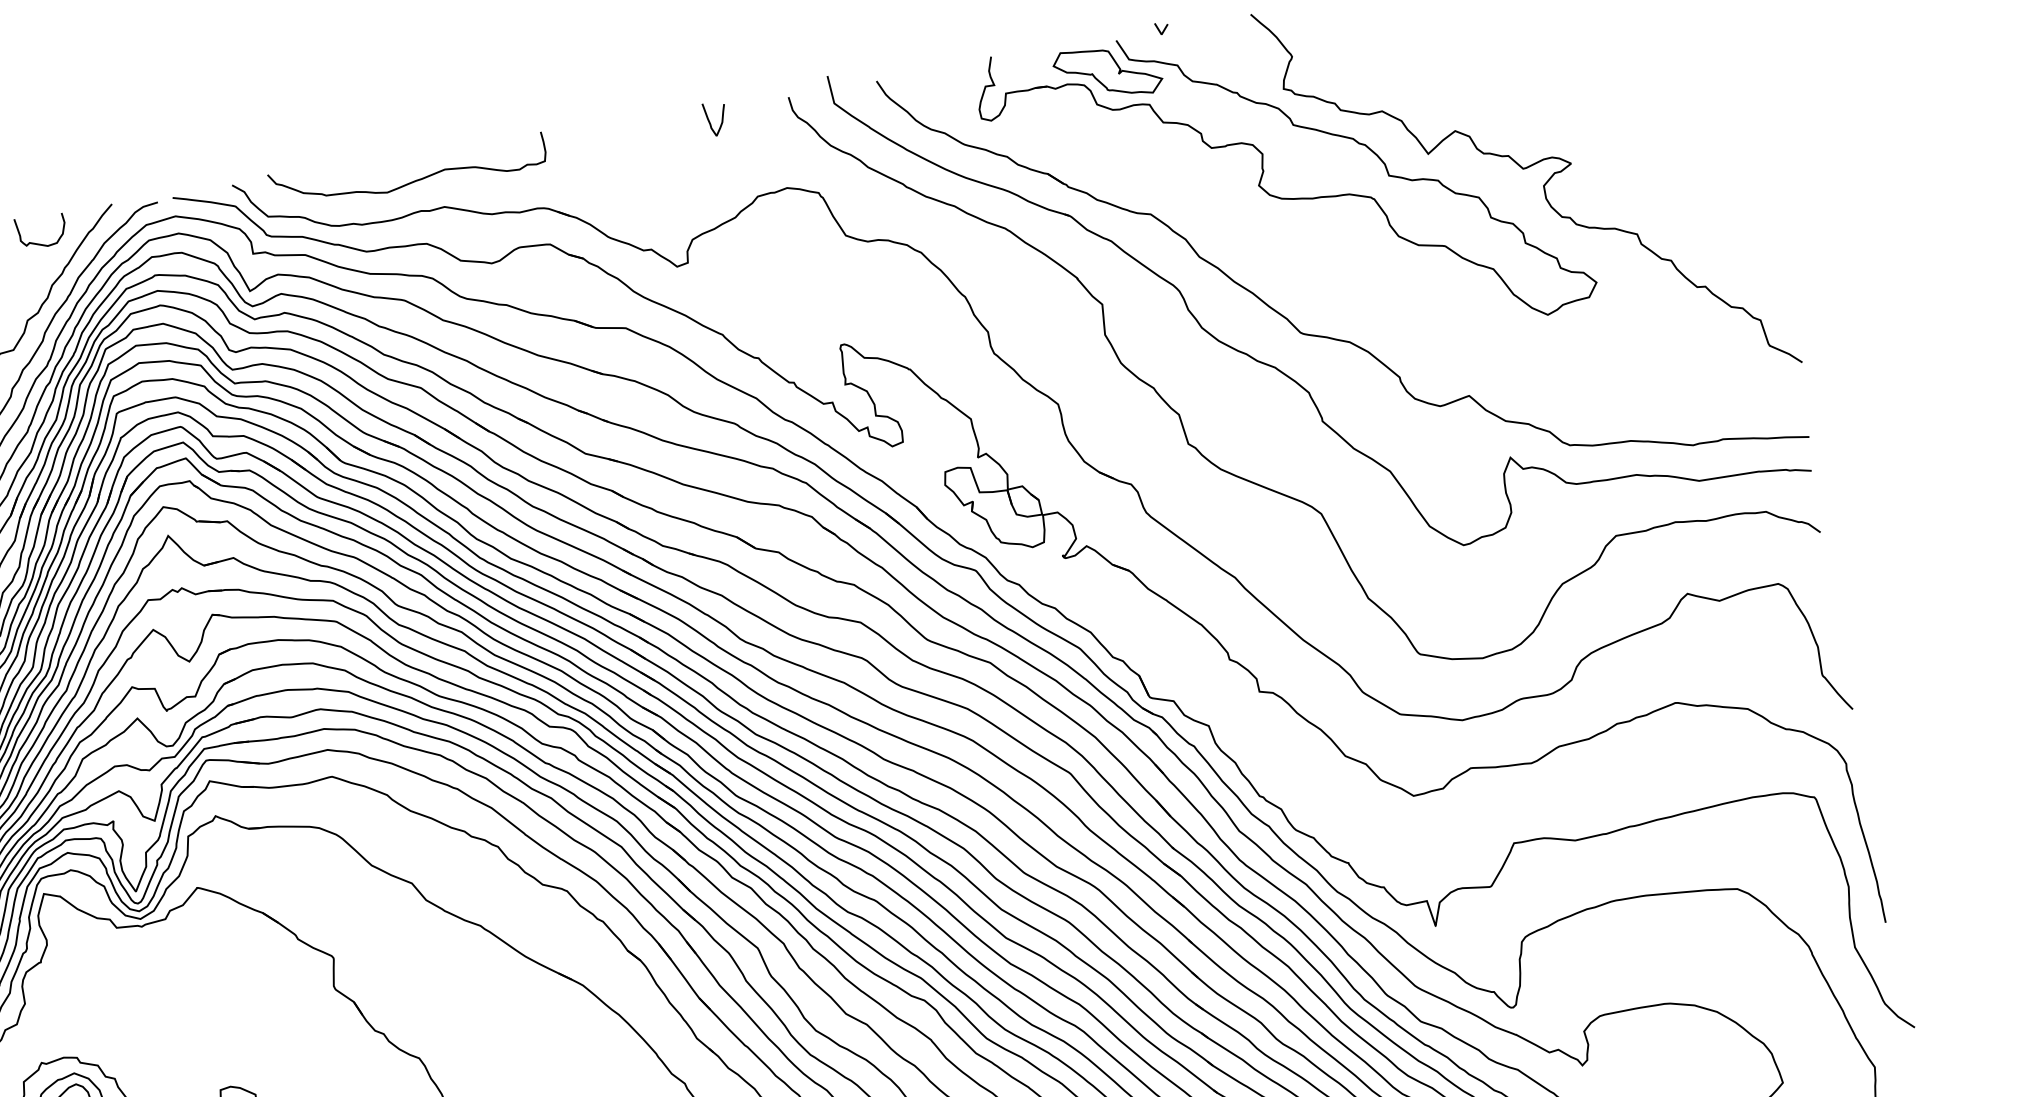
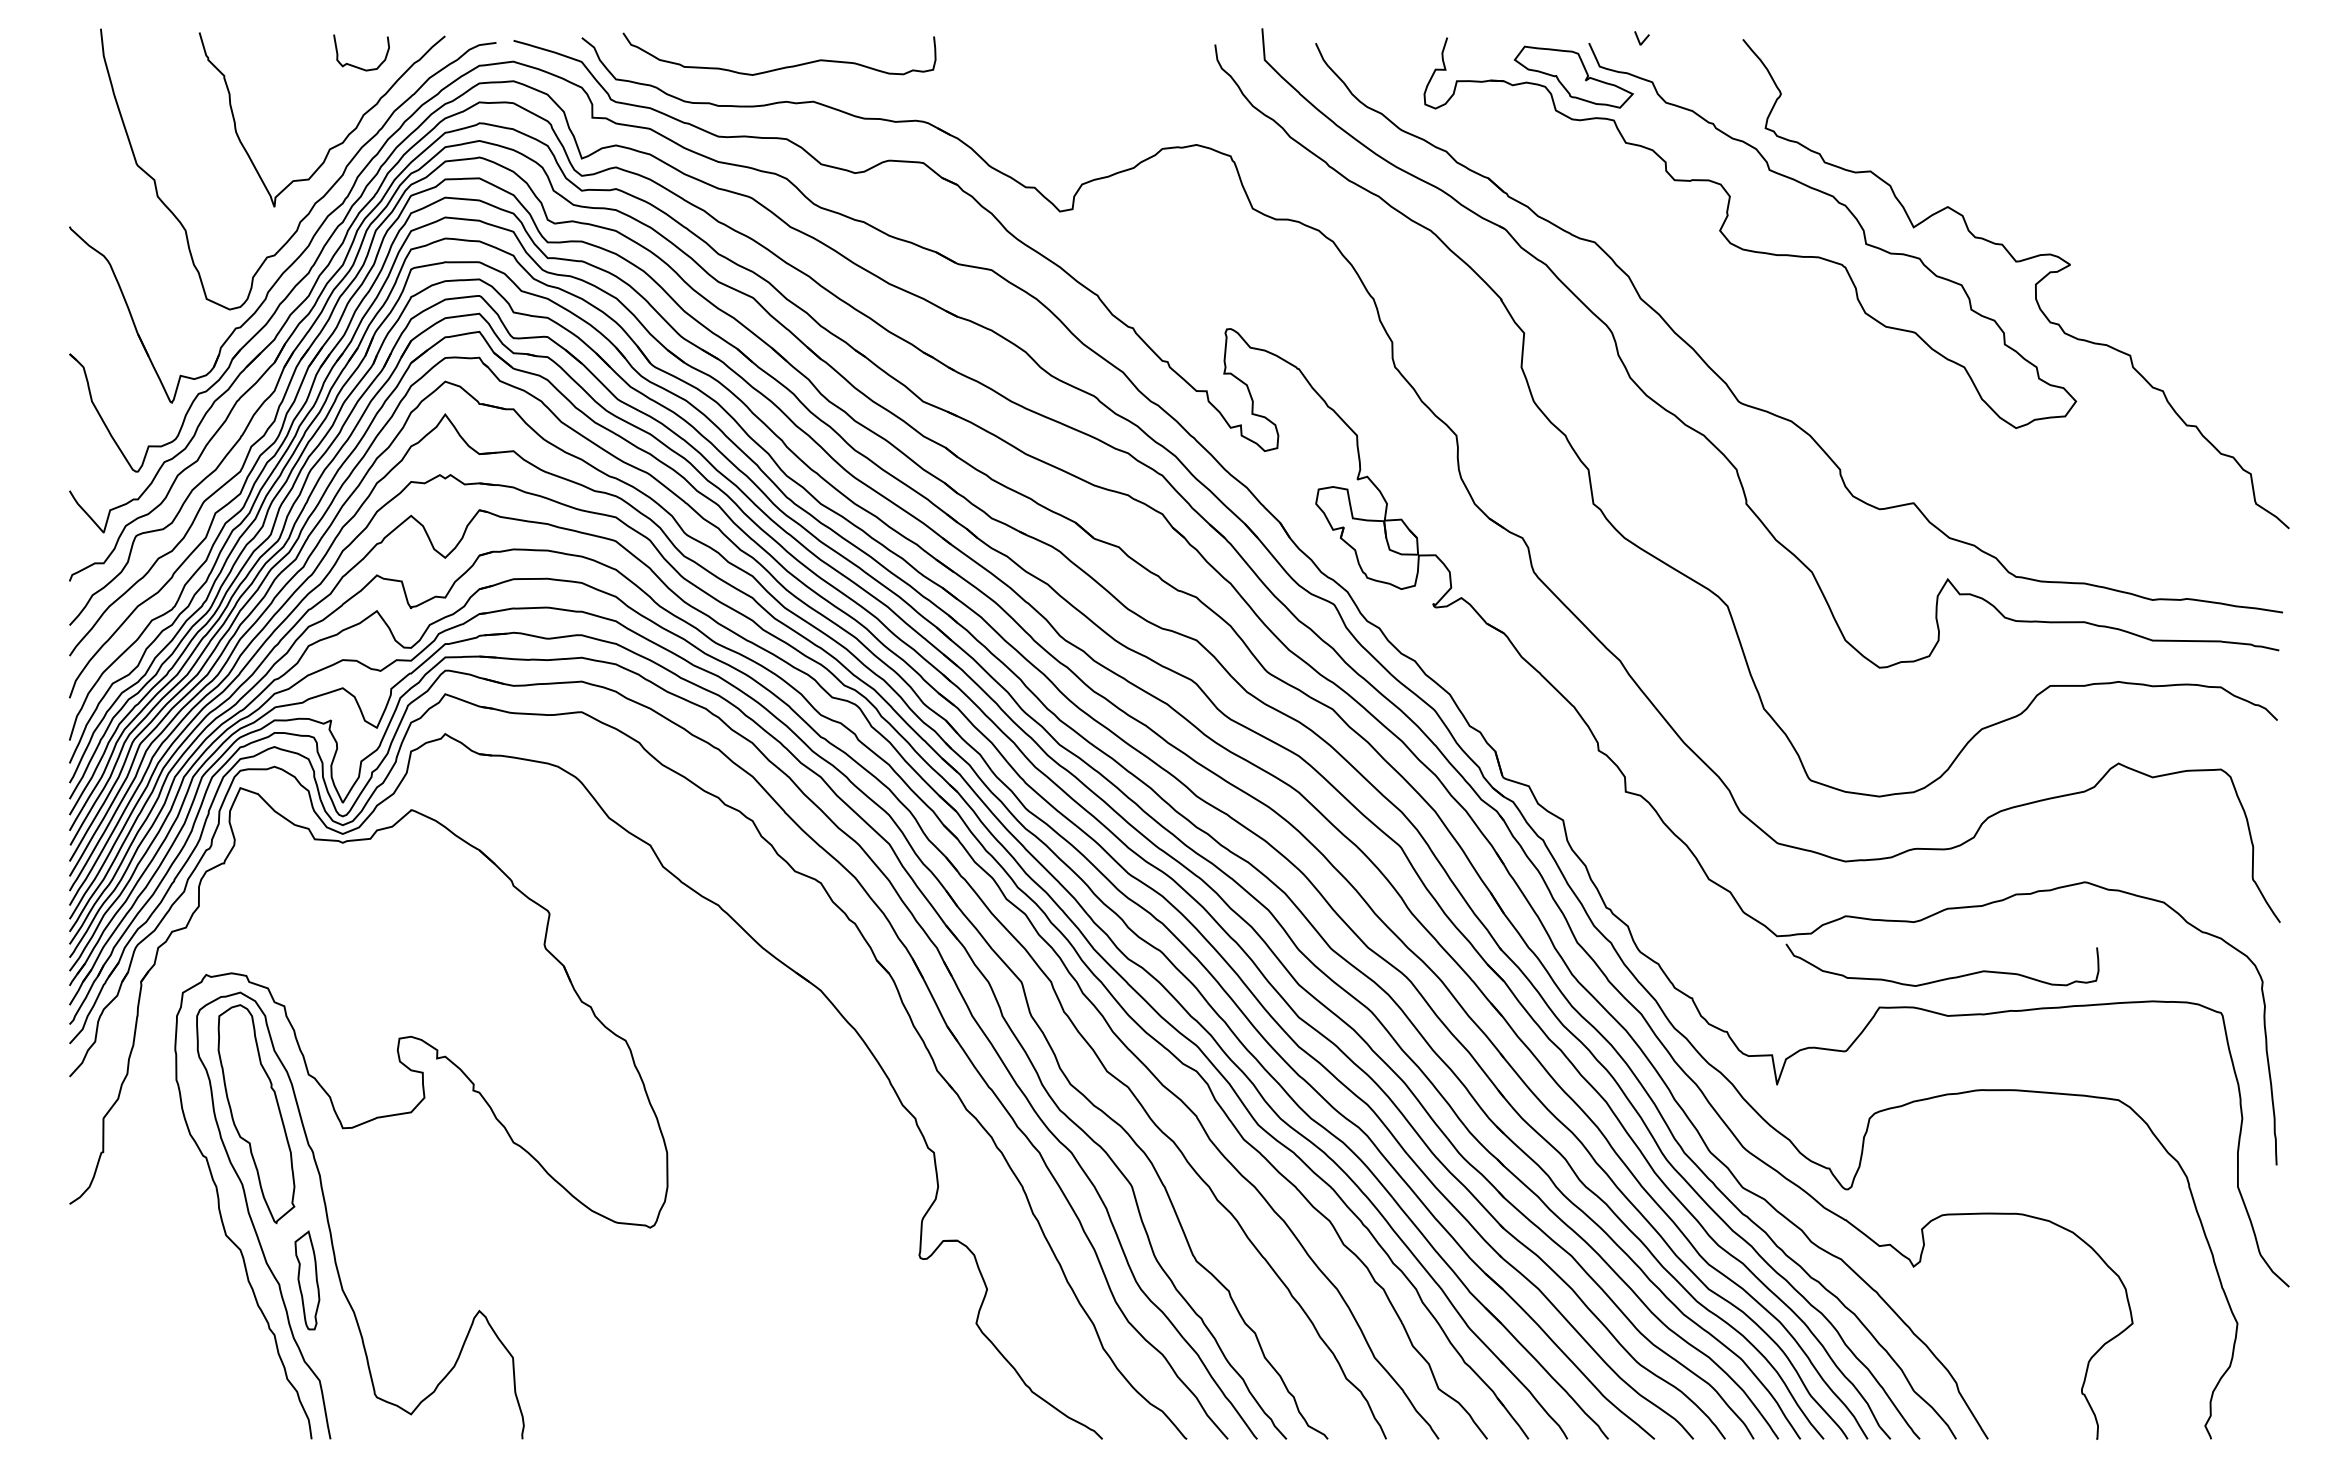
curve: (721, 120) -> (1136, 57), removed
curve: (1565, 808) -> (1943, 978), added

